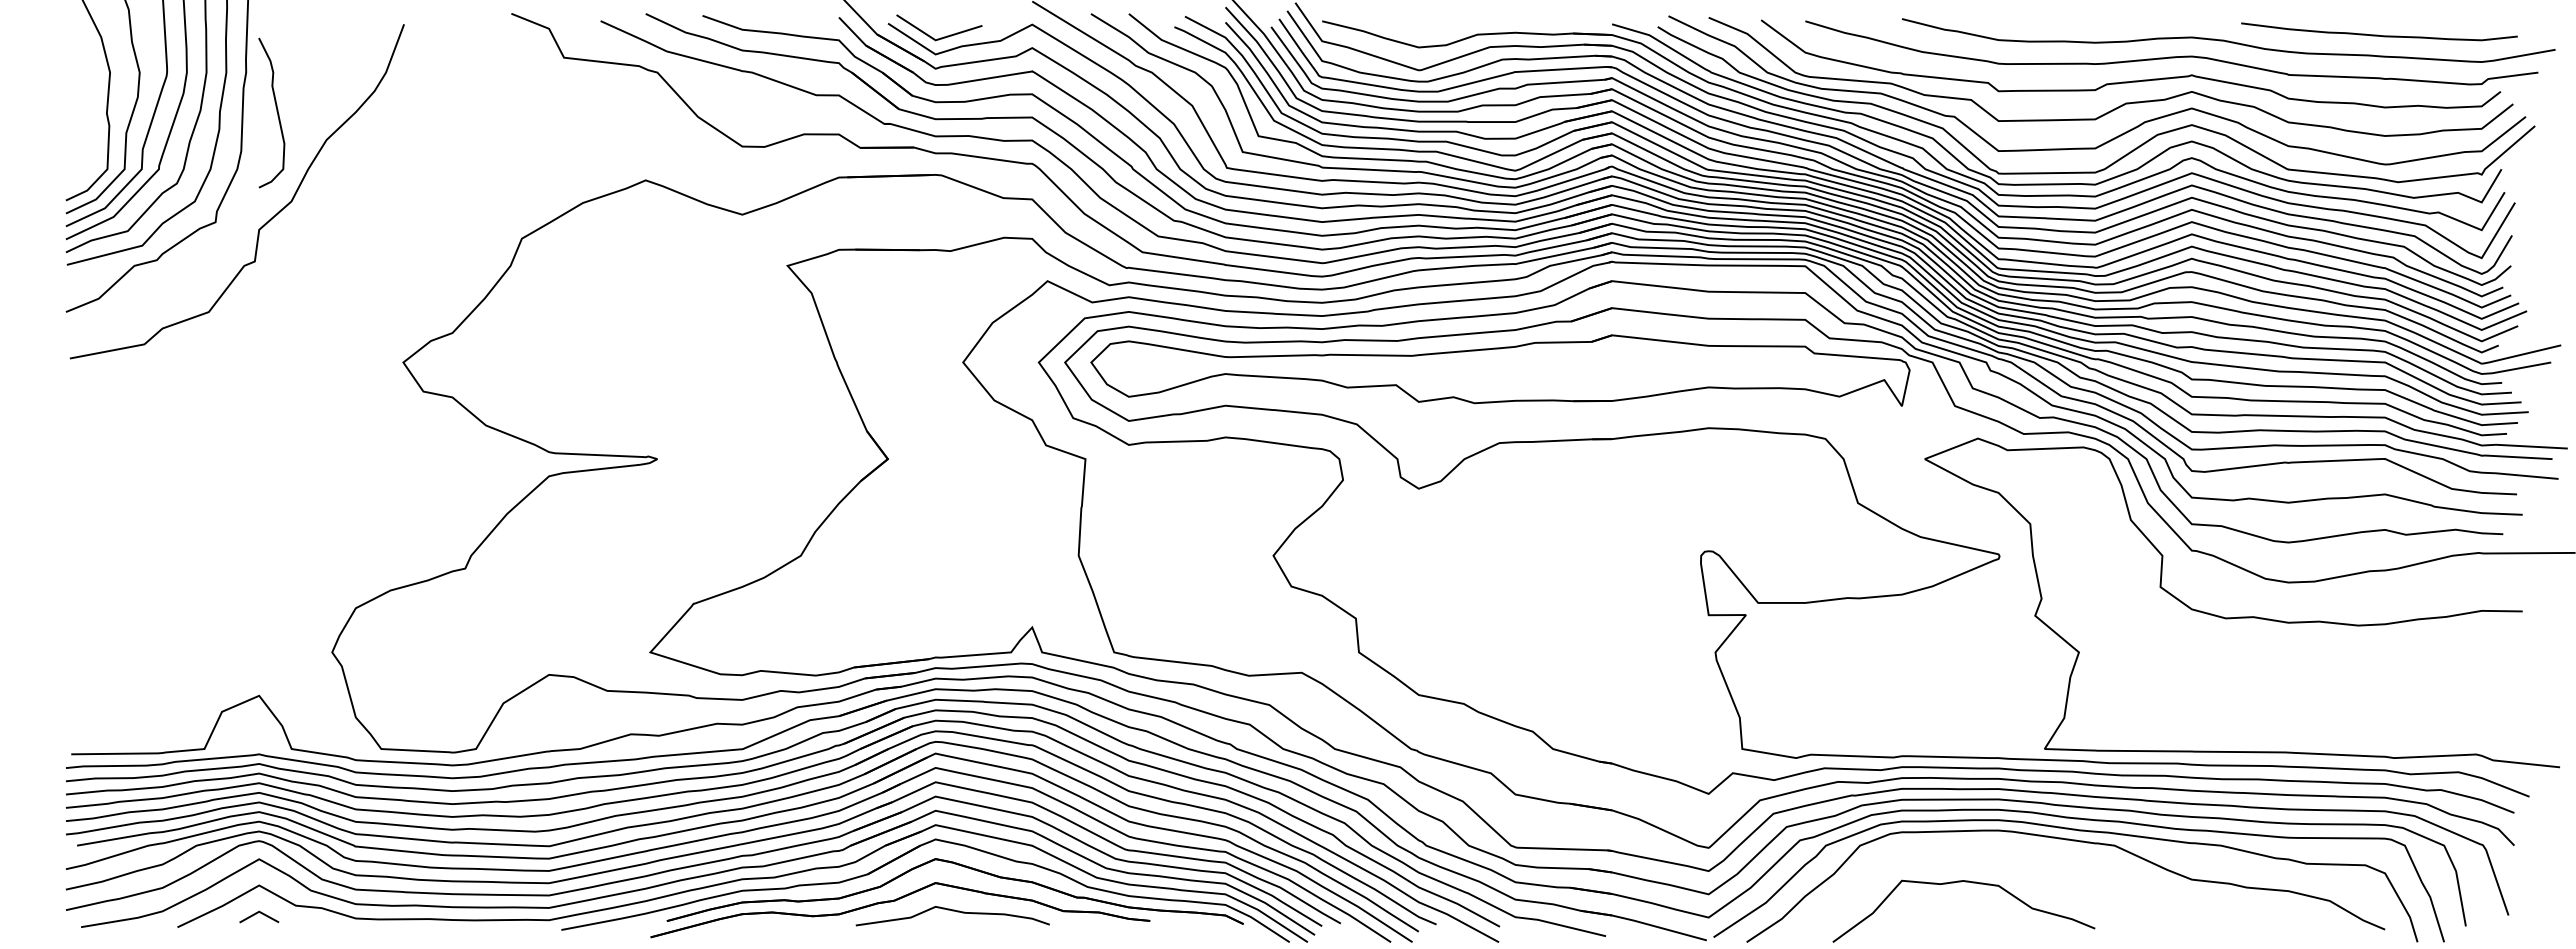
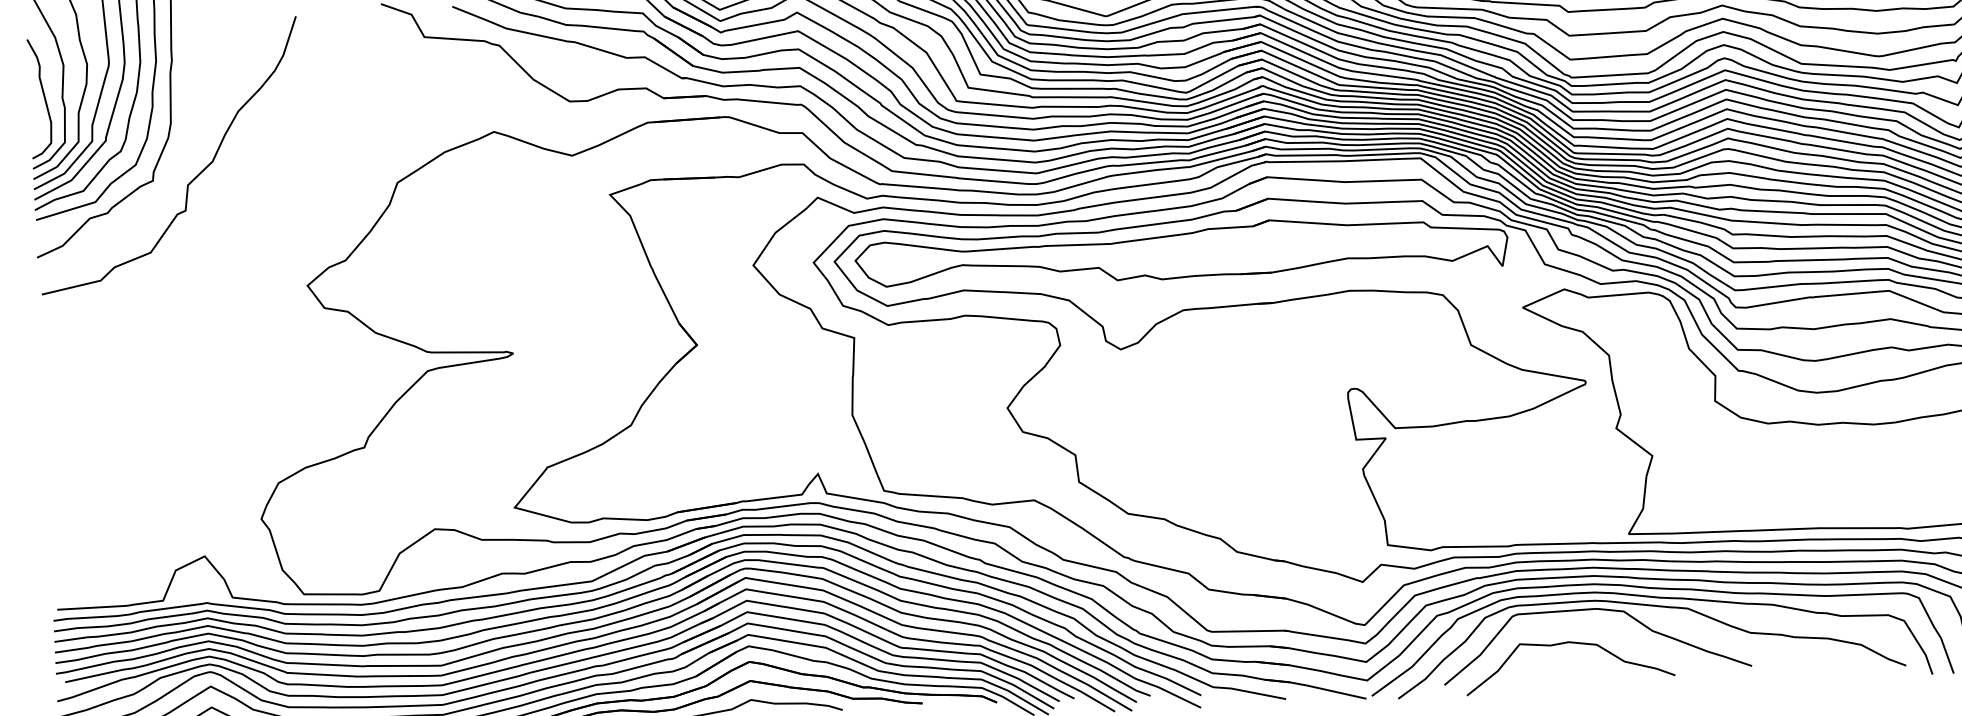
curve: (276, 111) -> (43, 97), moved
curve: (2003, 842) -> (1599, 610), added

